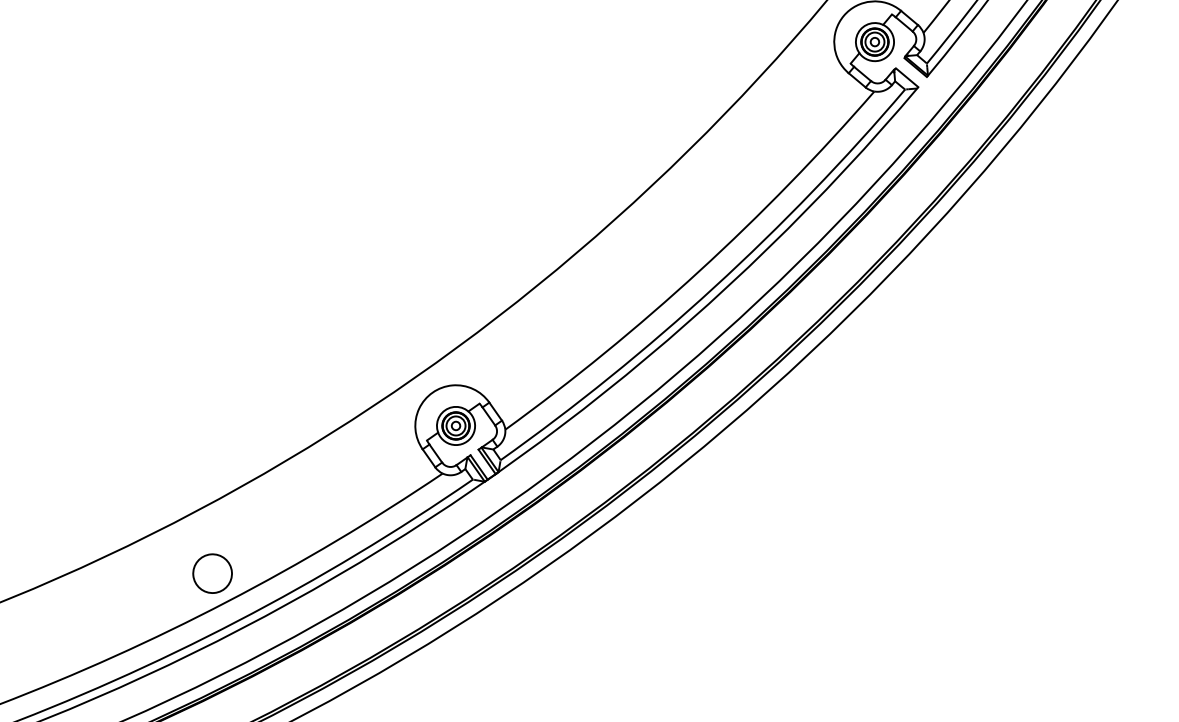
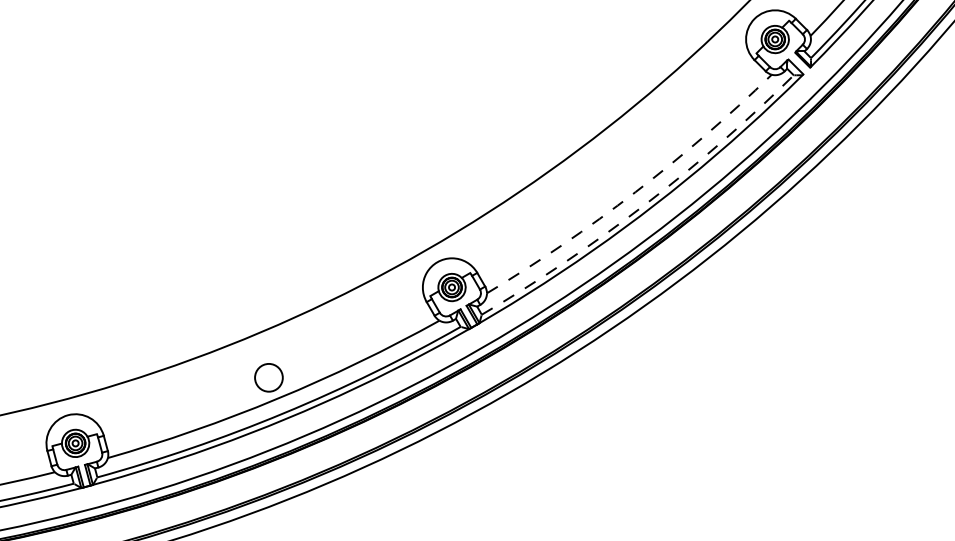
arc: (699, 271) -> (635, 192), solid -> dashed
arc: (714, 287) -> (645, 204), solid -> dashed

